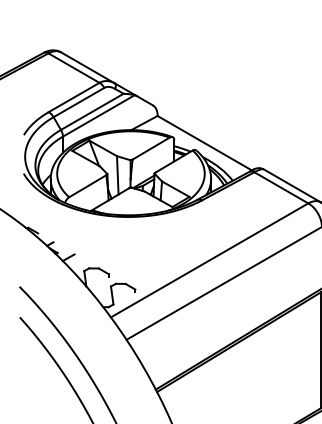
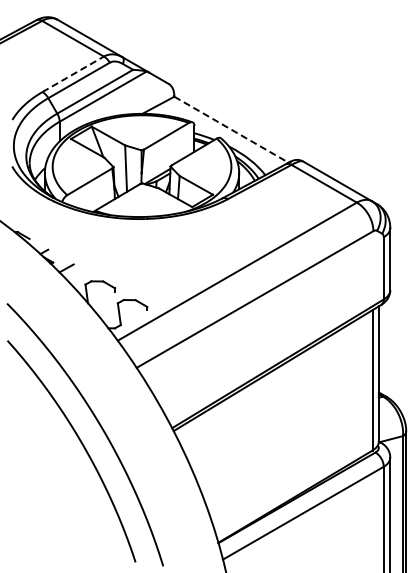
line: (74, 97) -> (73, 74), solid -> dashed
line: (204, 143) -> (231, 129), solid -> dashed

